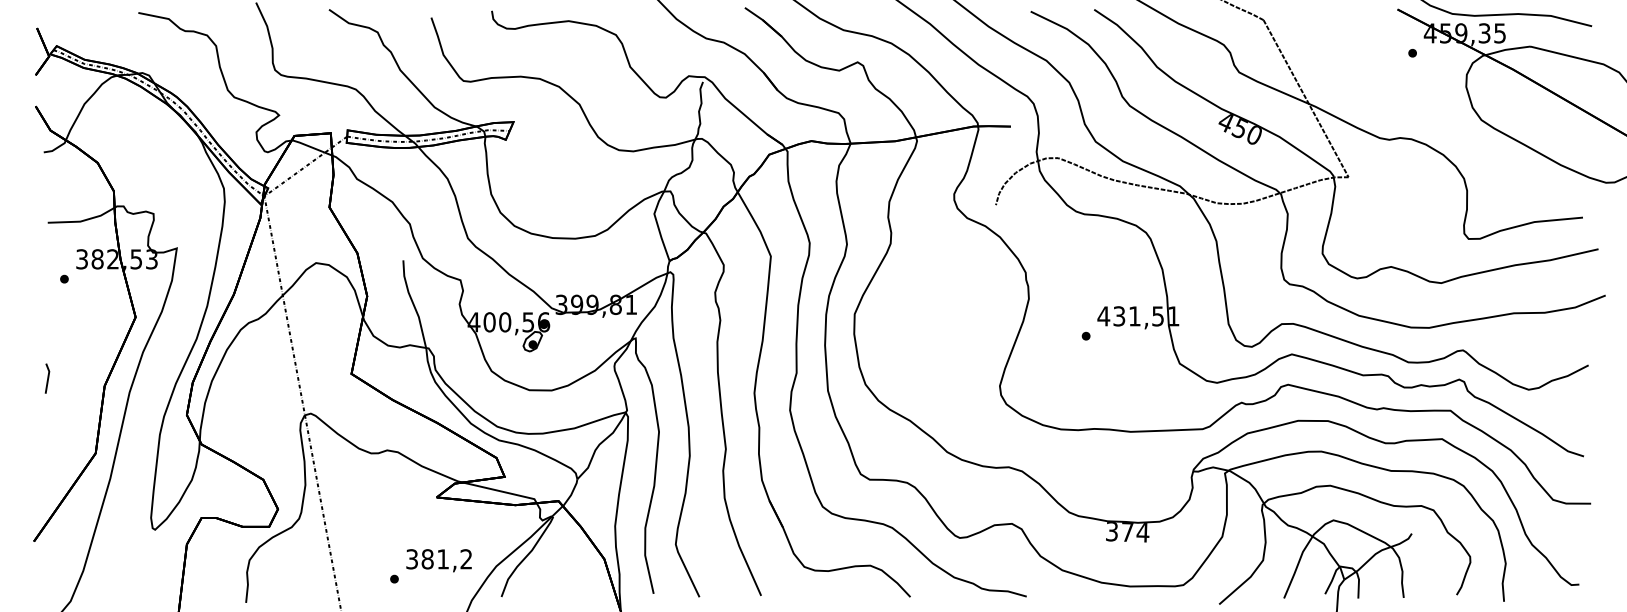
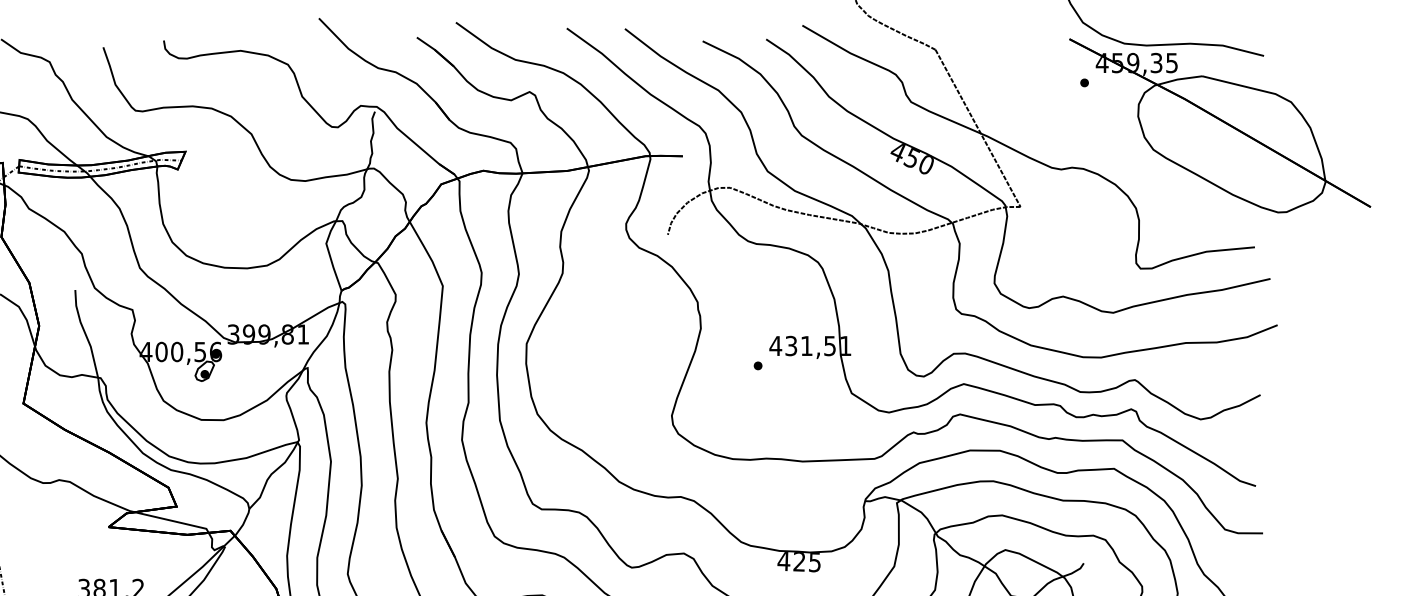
text: (1127, 532) -> (799, 562), 374 -> 425

